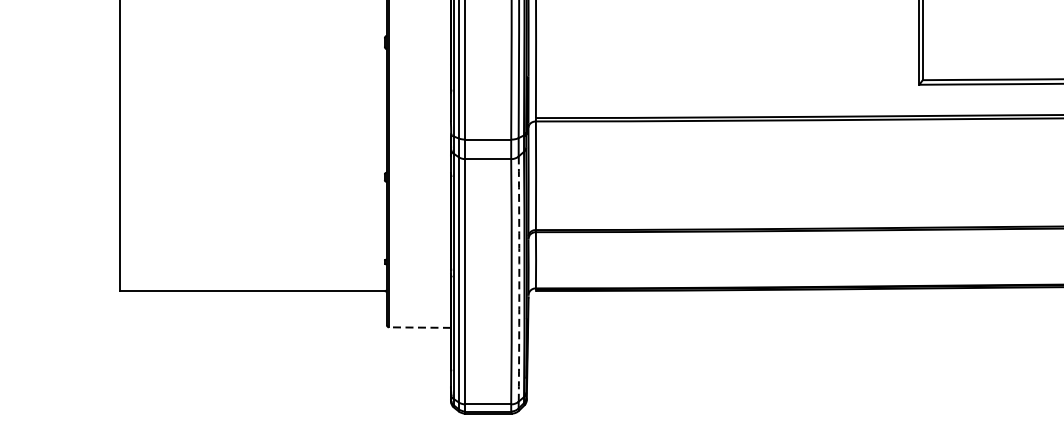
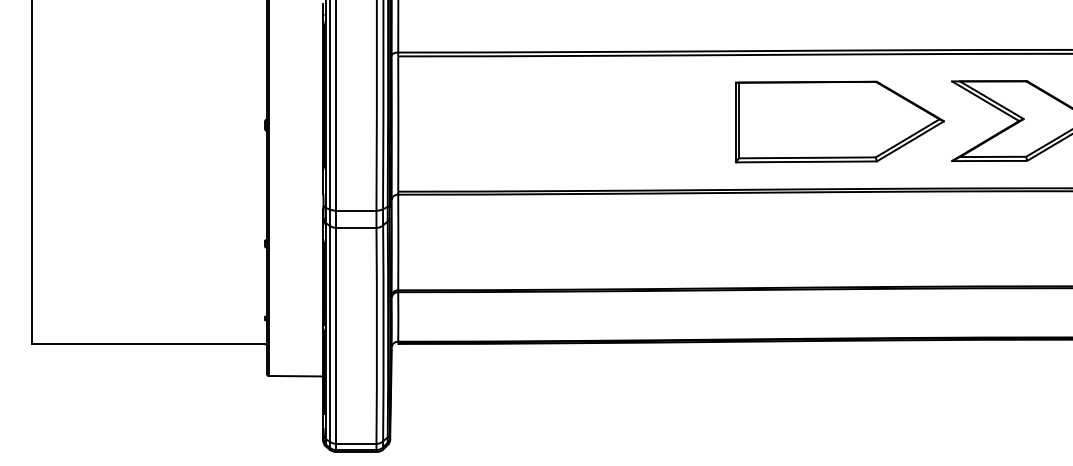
arc: (519, 279) -> (383, 333), dashed -> solid
line: (419, 327) -> (295, 376), dashed -> solid

